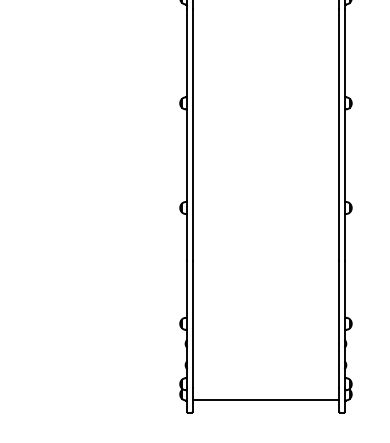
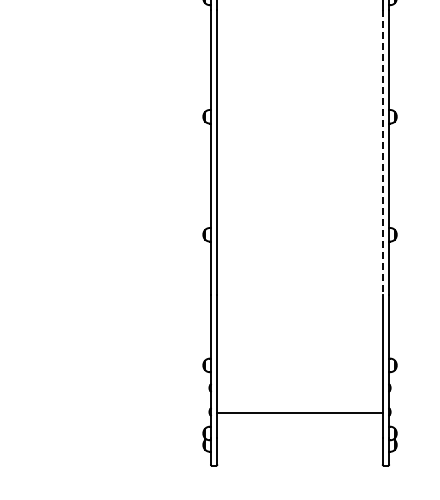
line: (339, 135) -> (382, 152), solid -> dashed
line: (265, 400) -> (299, 413), moved

